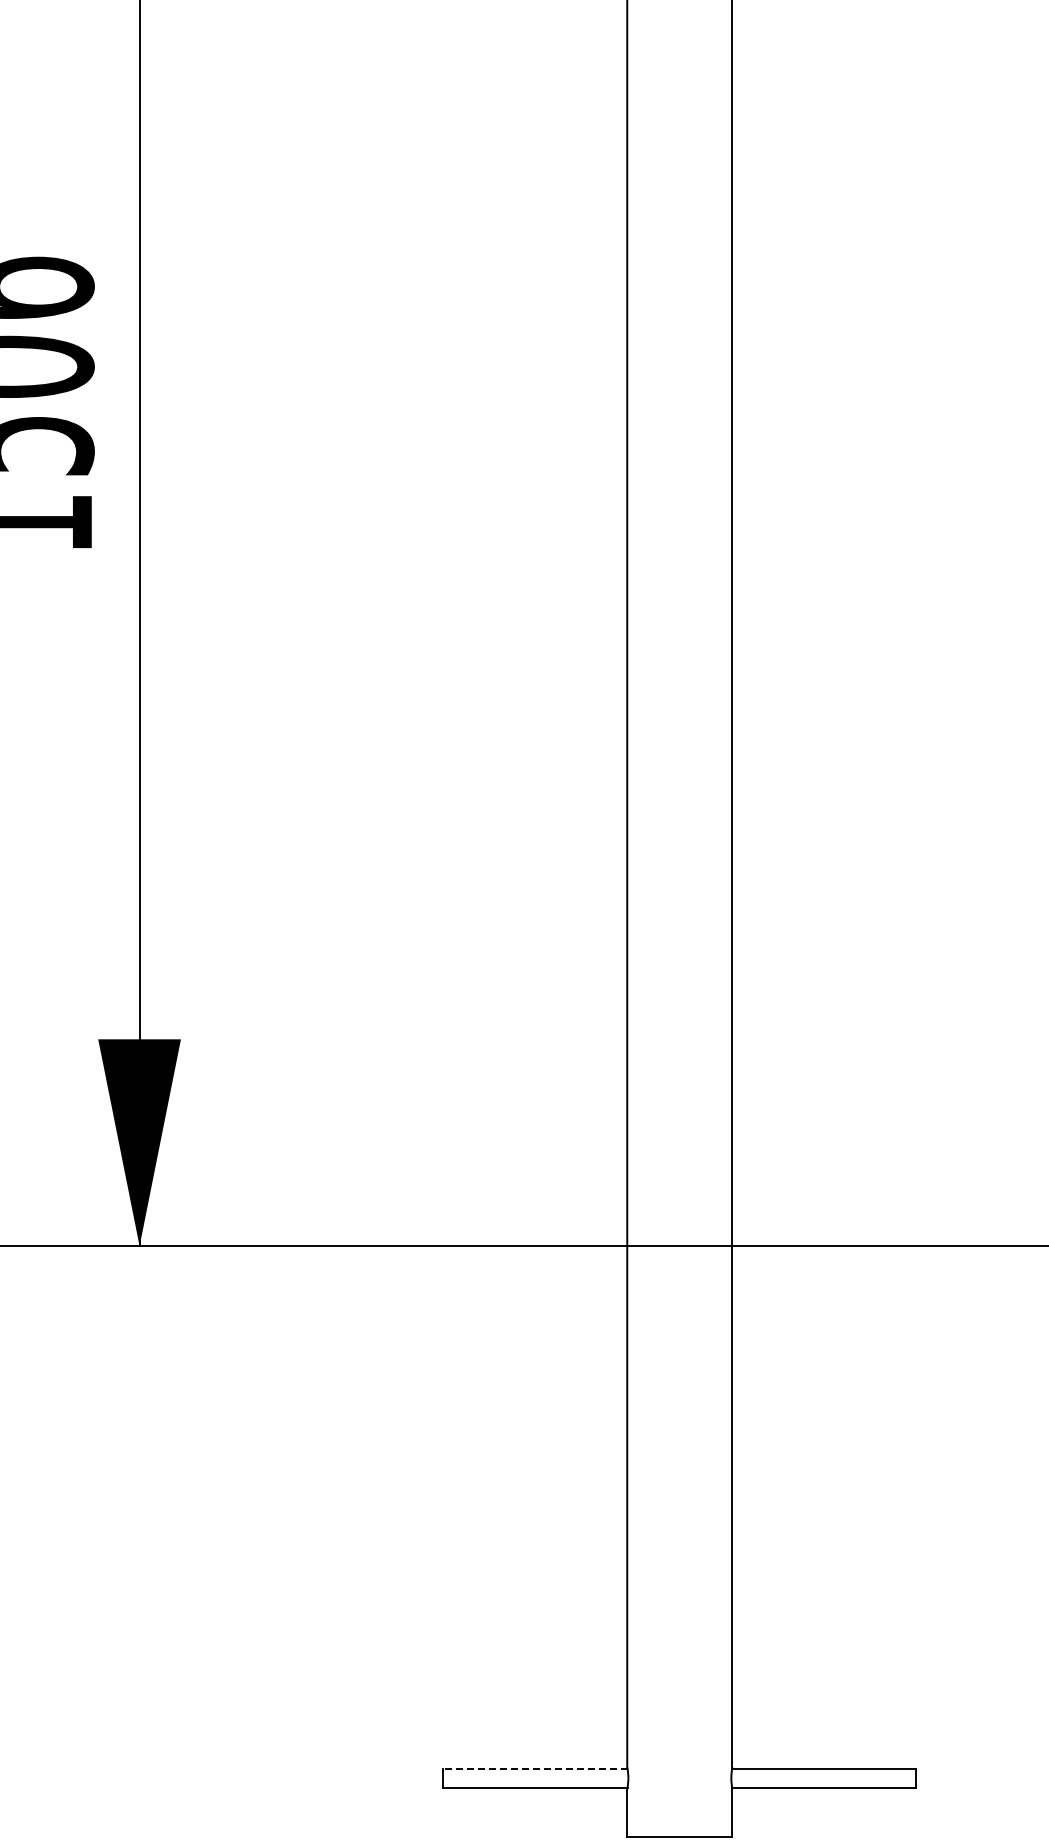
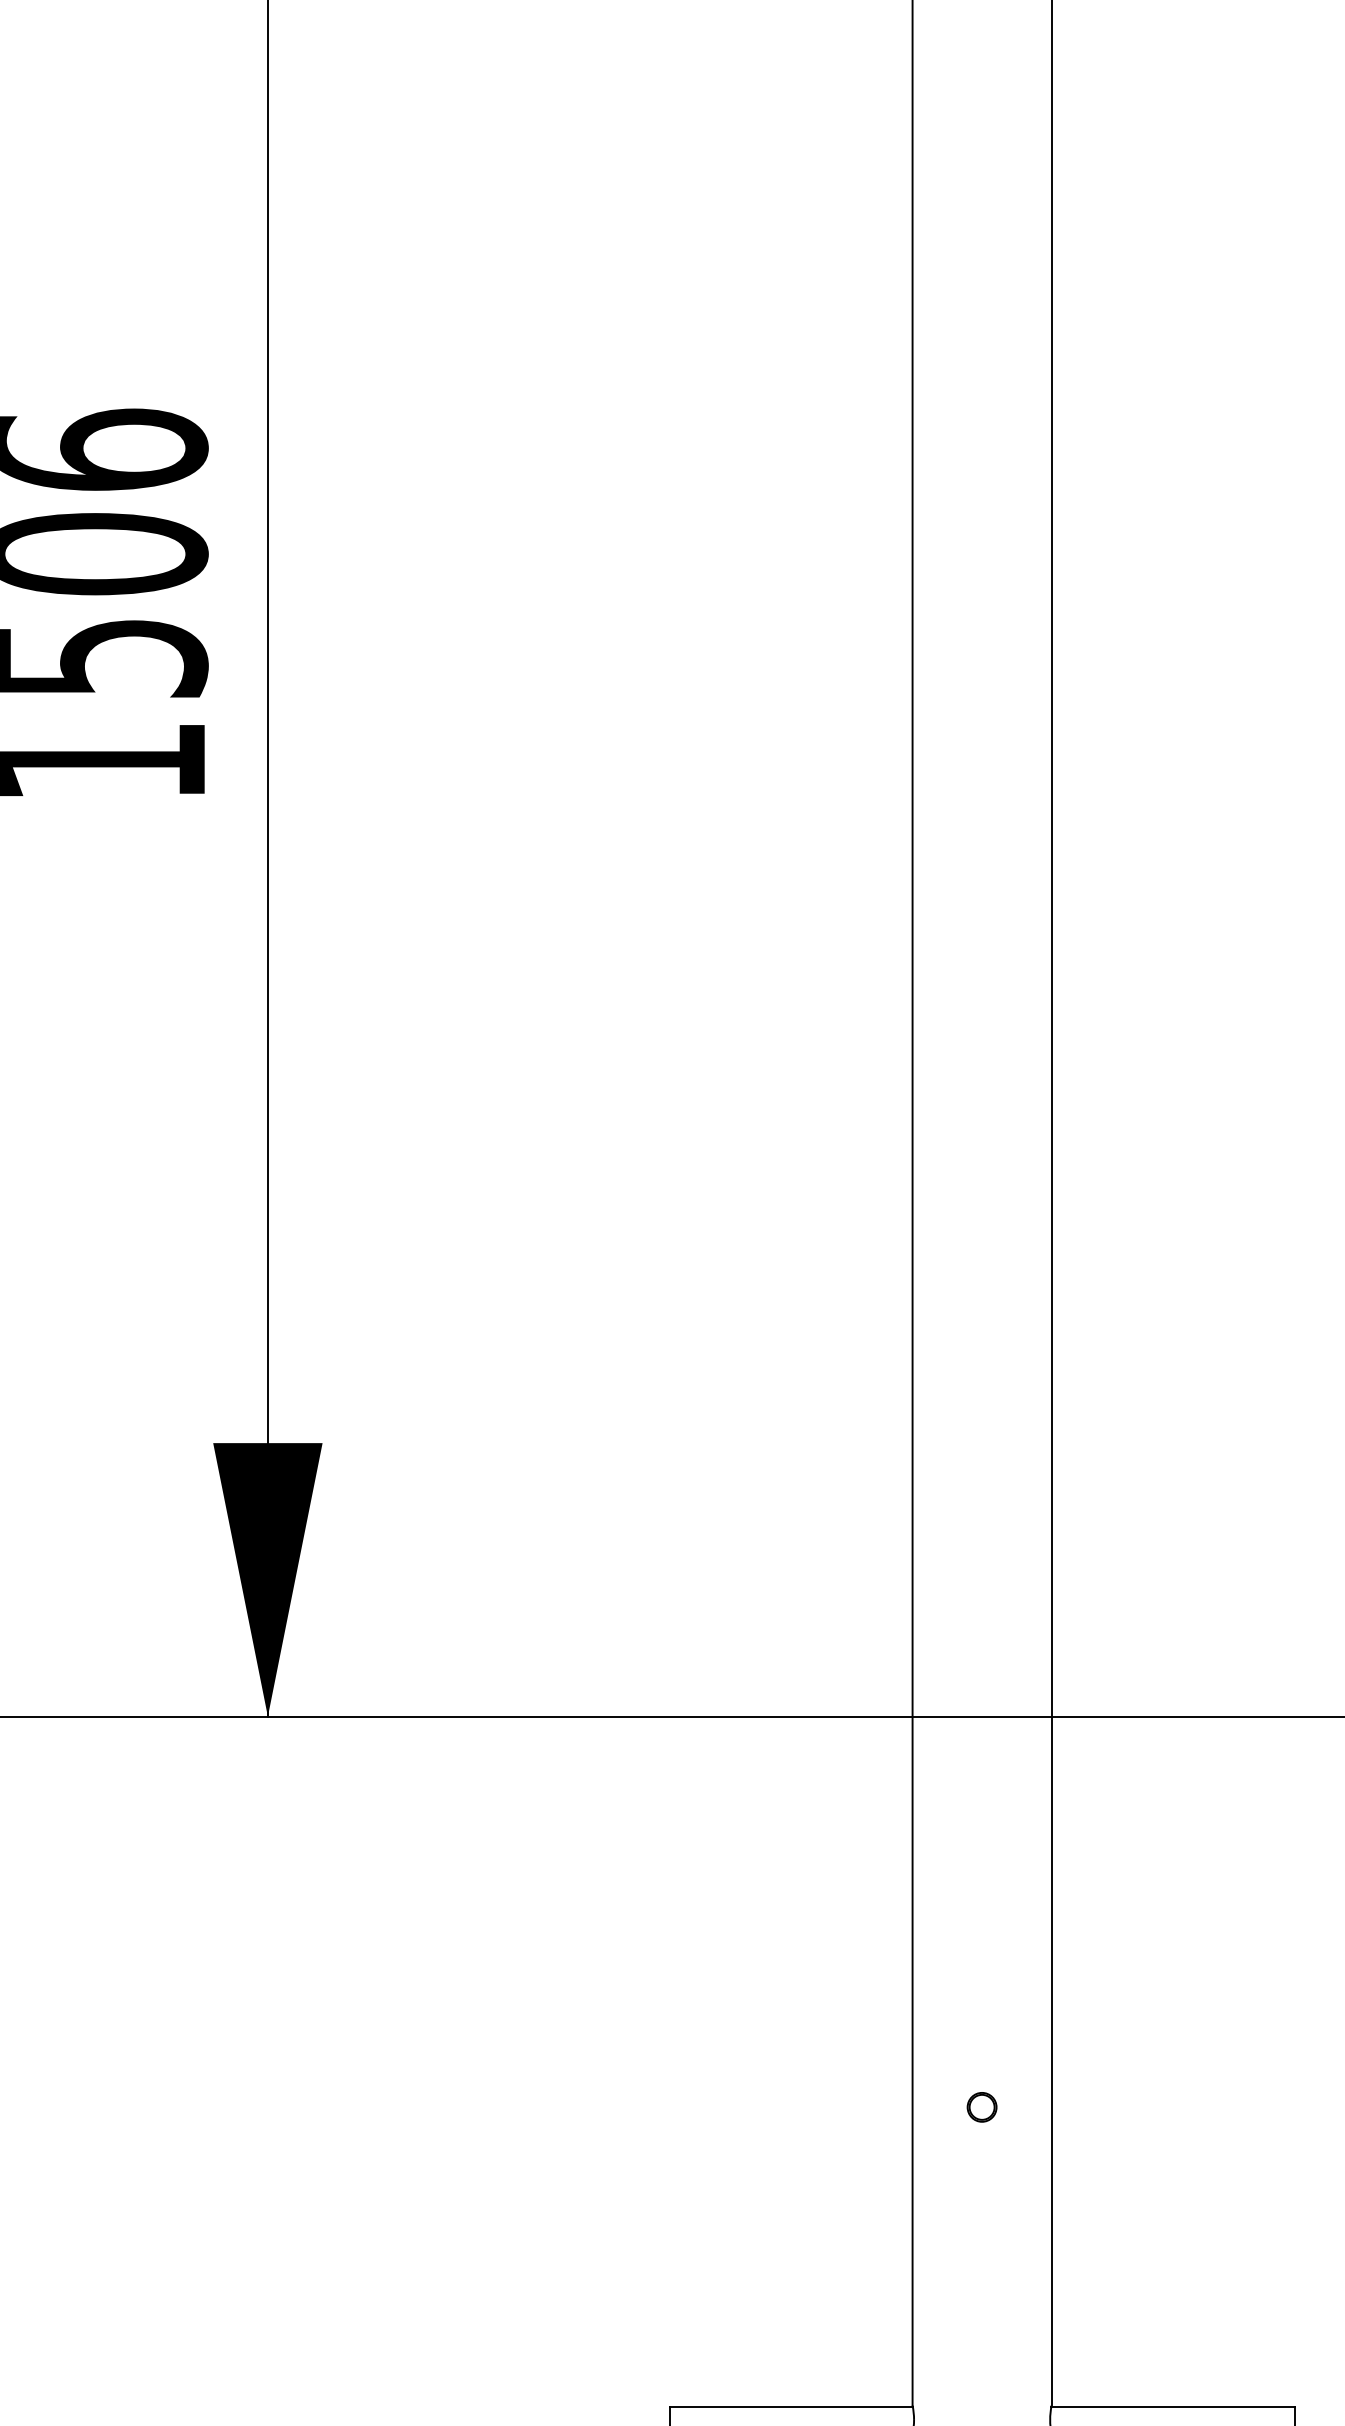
part: (679, 1541) -> (981, 2106), added
line: (534, 1768) -> (789, 2407), dashed -> solid

